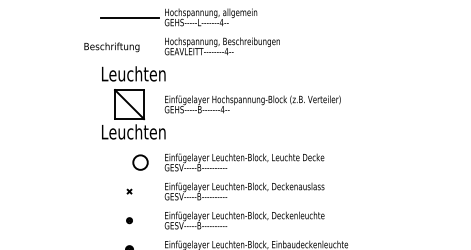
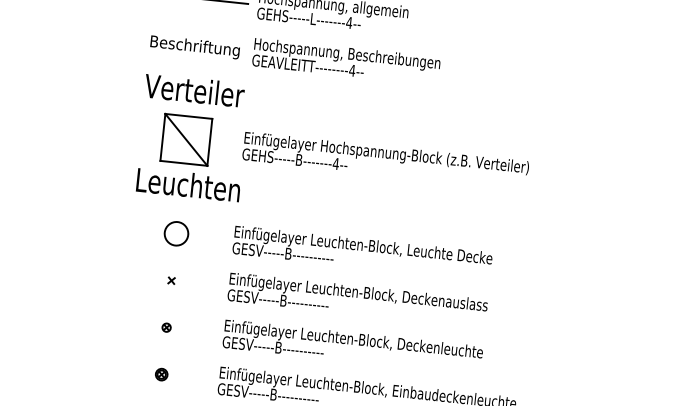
text: (111, 47) -> (194, 47), moved
text: (132, 73) -> (196, 90), Leuchten -> Verteiler
part: (140, 162) -> (176, 233), moved

